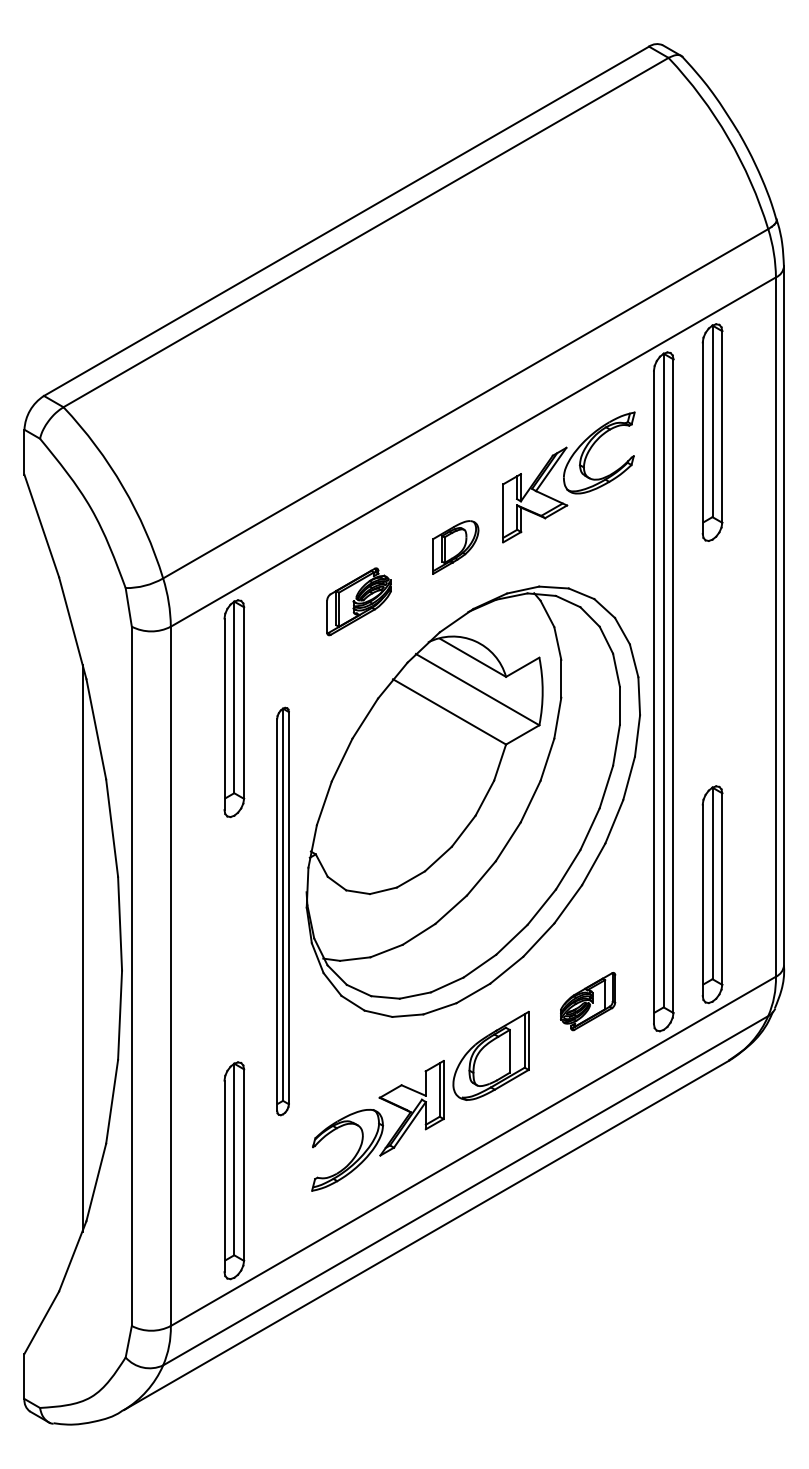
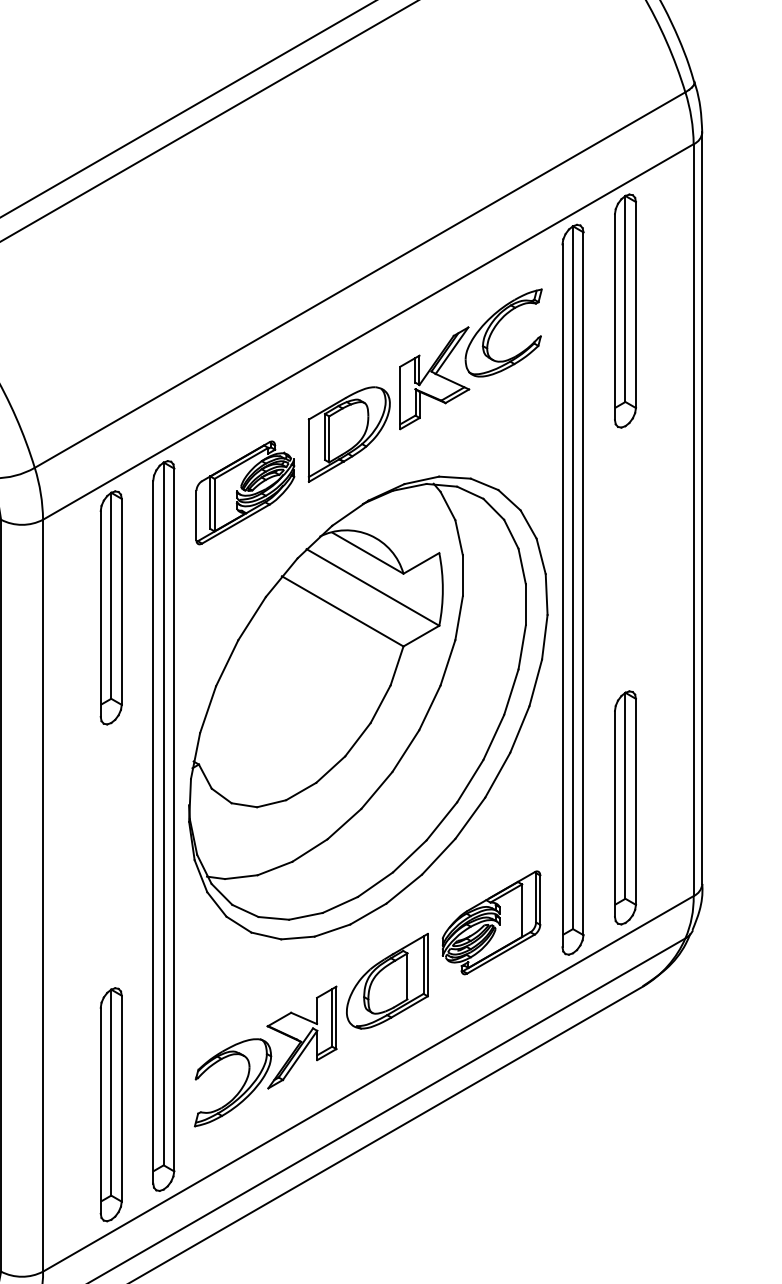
part: (455, 547) -> (349, 434), size x1.67
part: (358, 601) -> (244, 492), size x1.43
part: (282, 911) -> (163, 825), size x1.67
part: (587, 1001) -> (491, 922), size x1.67

